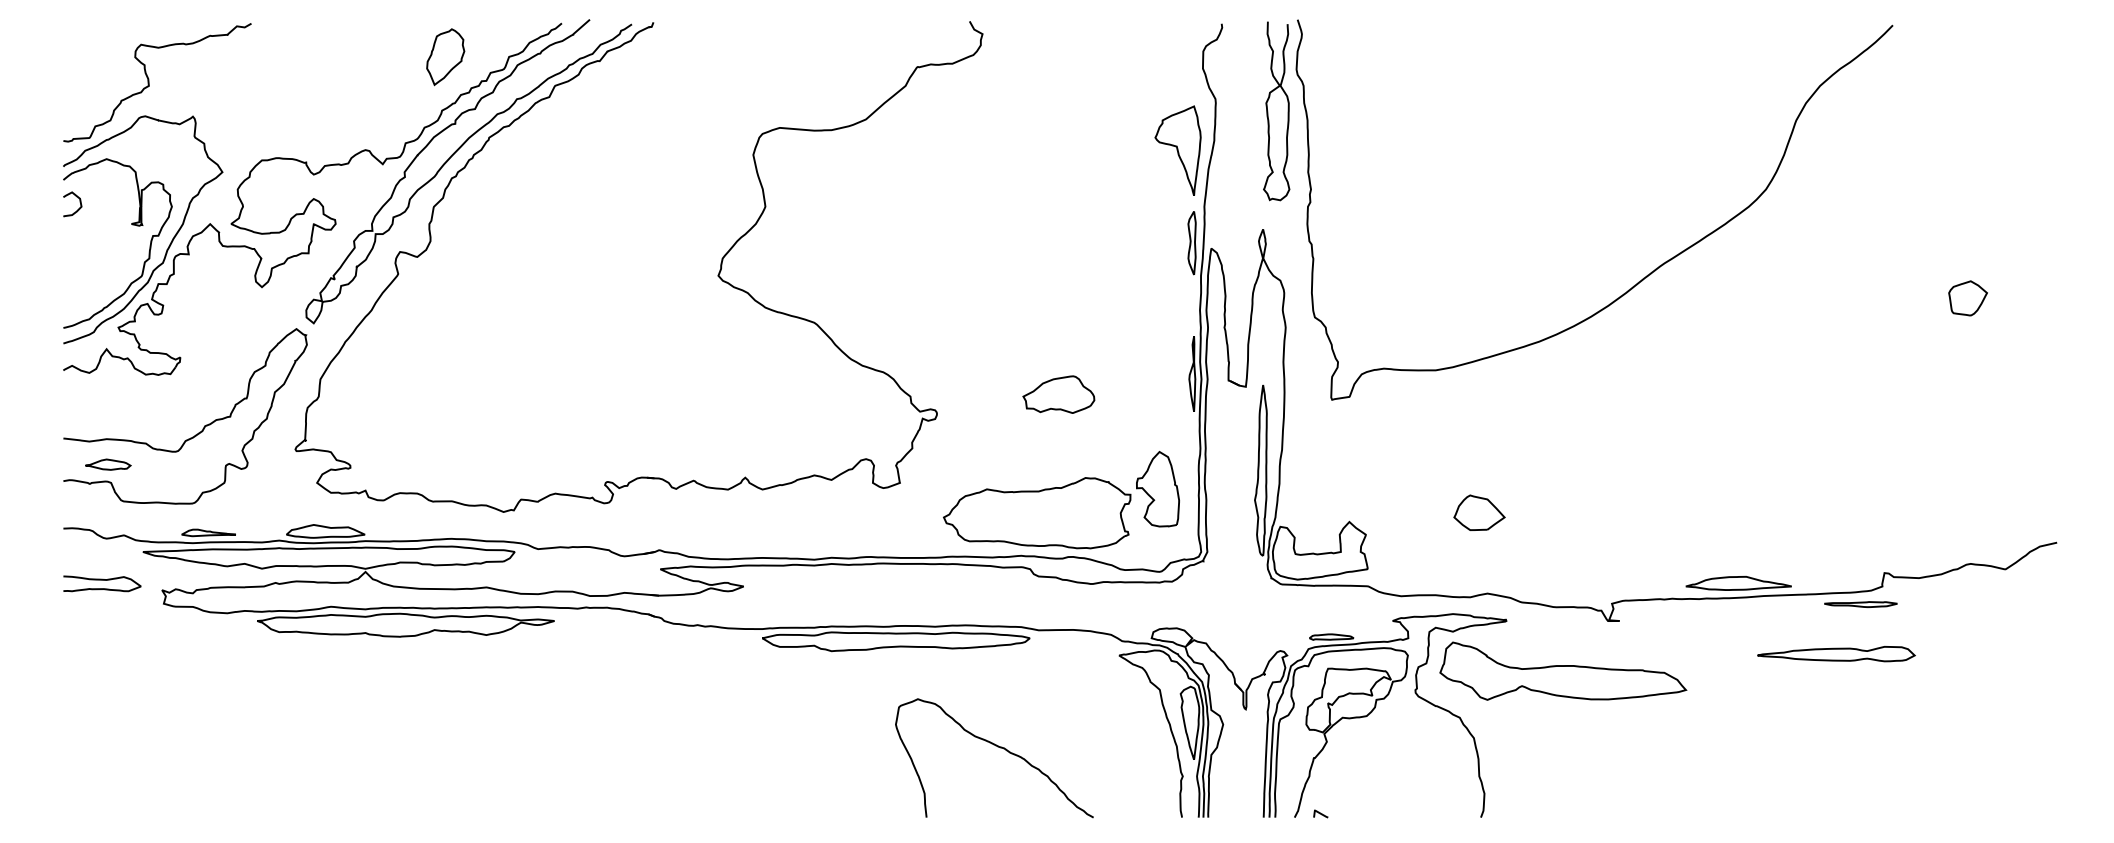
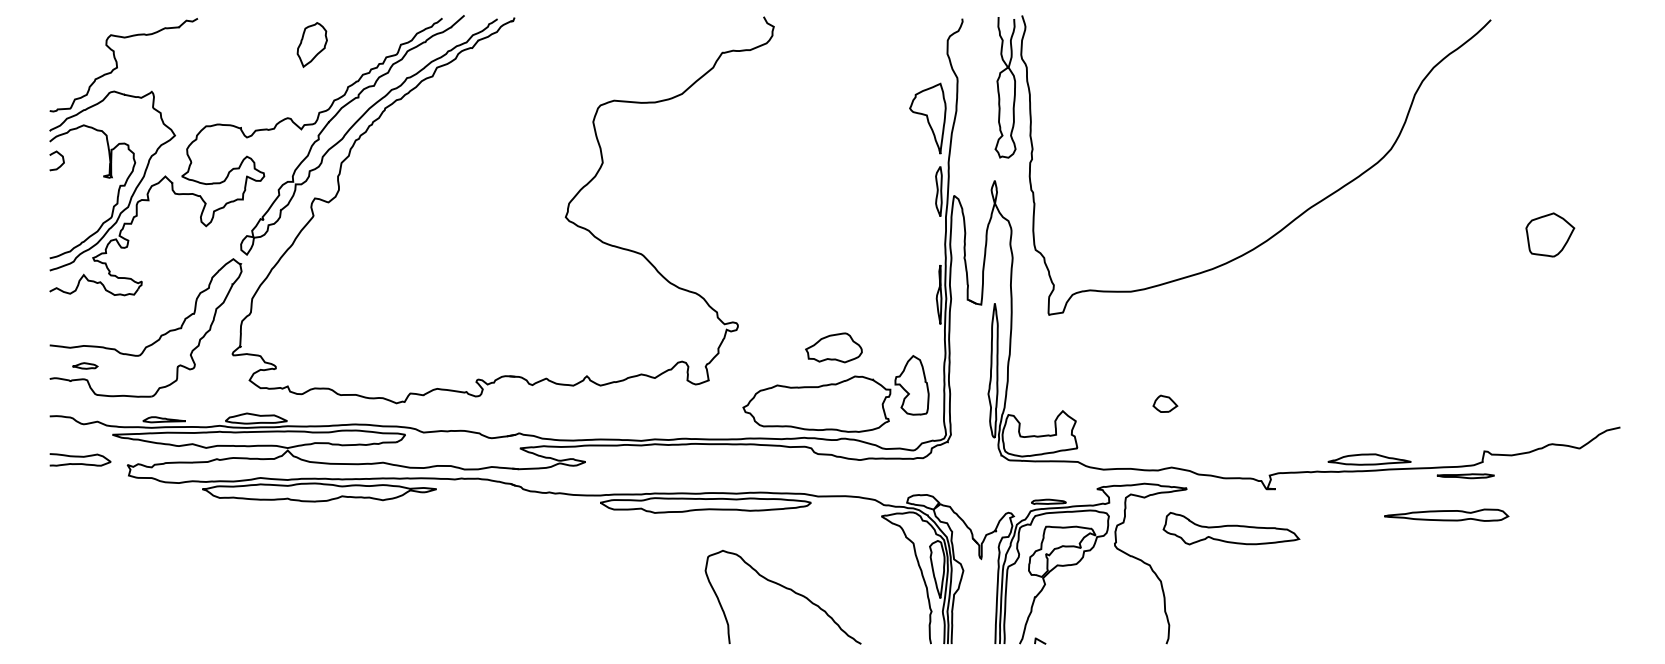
part: (445, 57) -> (312, 45), moved
part: (1967, 298) -> (1549, 235), size x1.6
part: (1058, 394) -> (833, 347), moved
part: (108, 464) -> (85, 365), size x0.7
part: (1479, 512) -> (1165, 403), size x0.6
part: (1563, 670) -> (1231, 528), size x0.7

